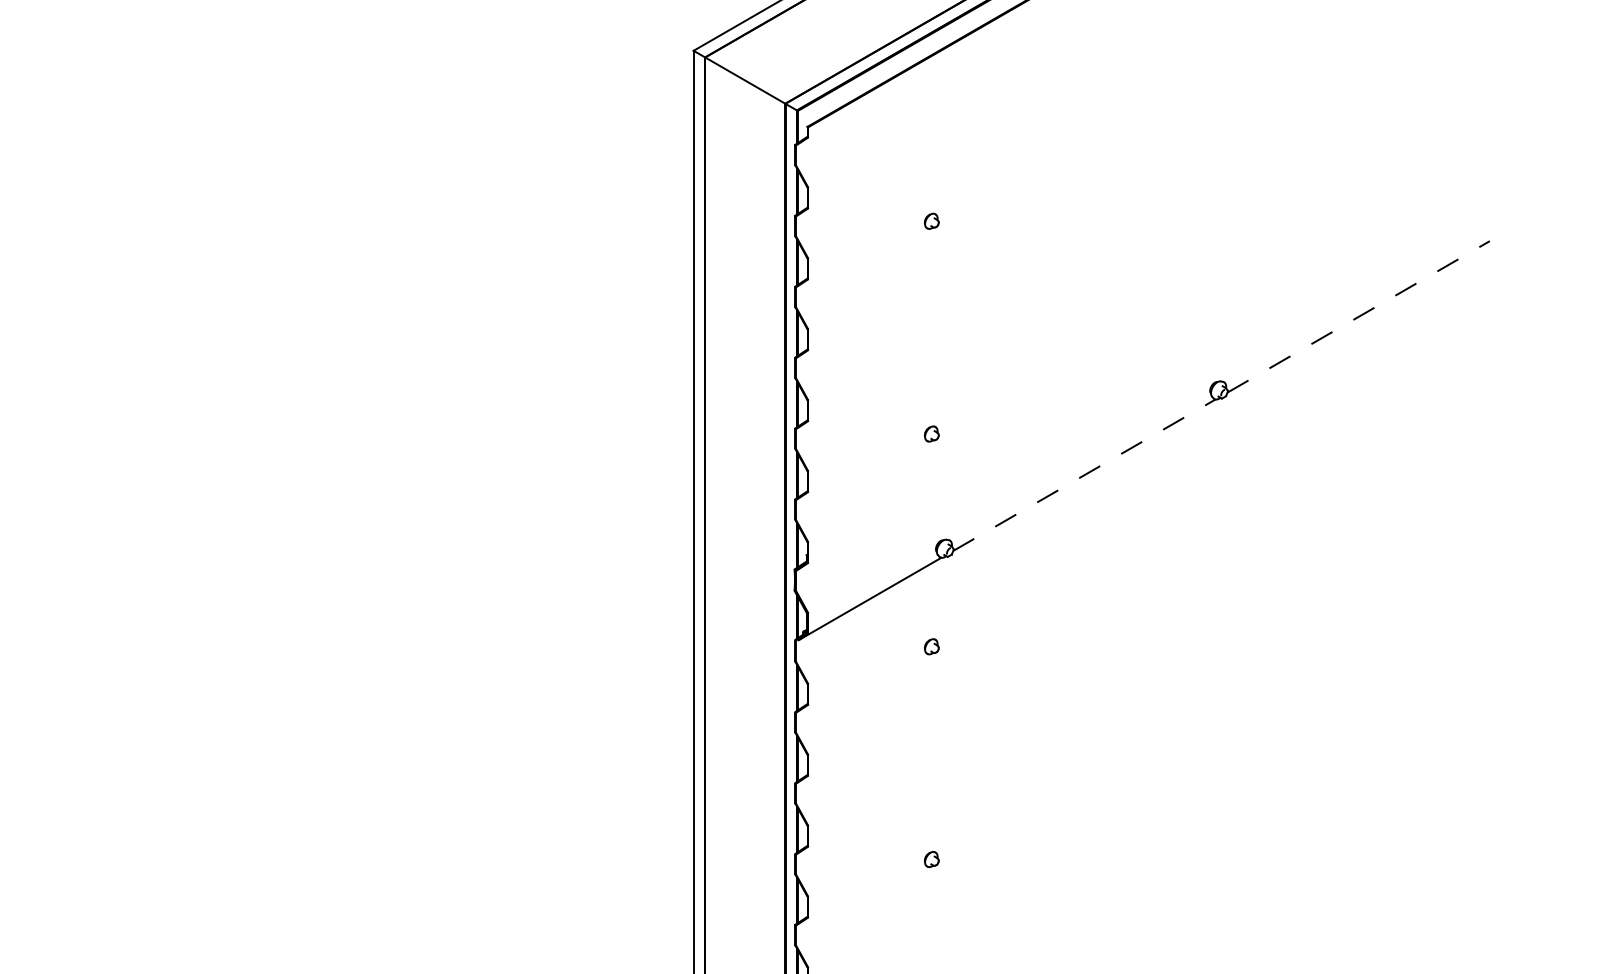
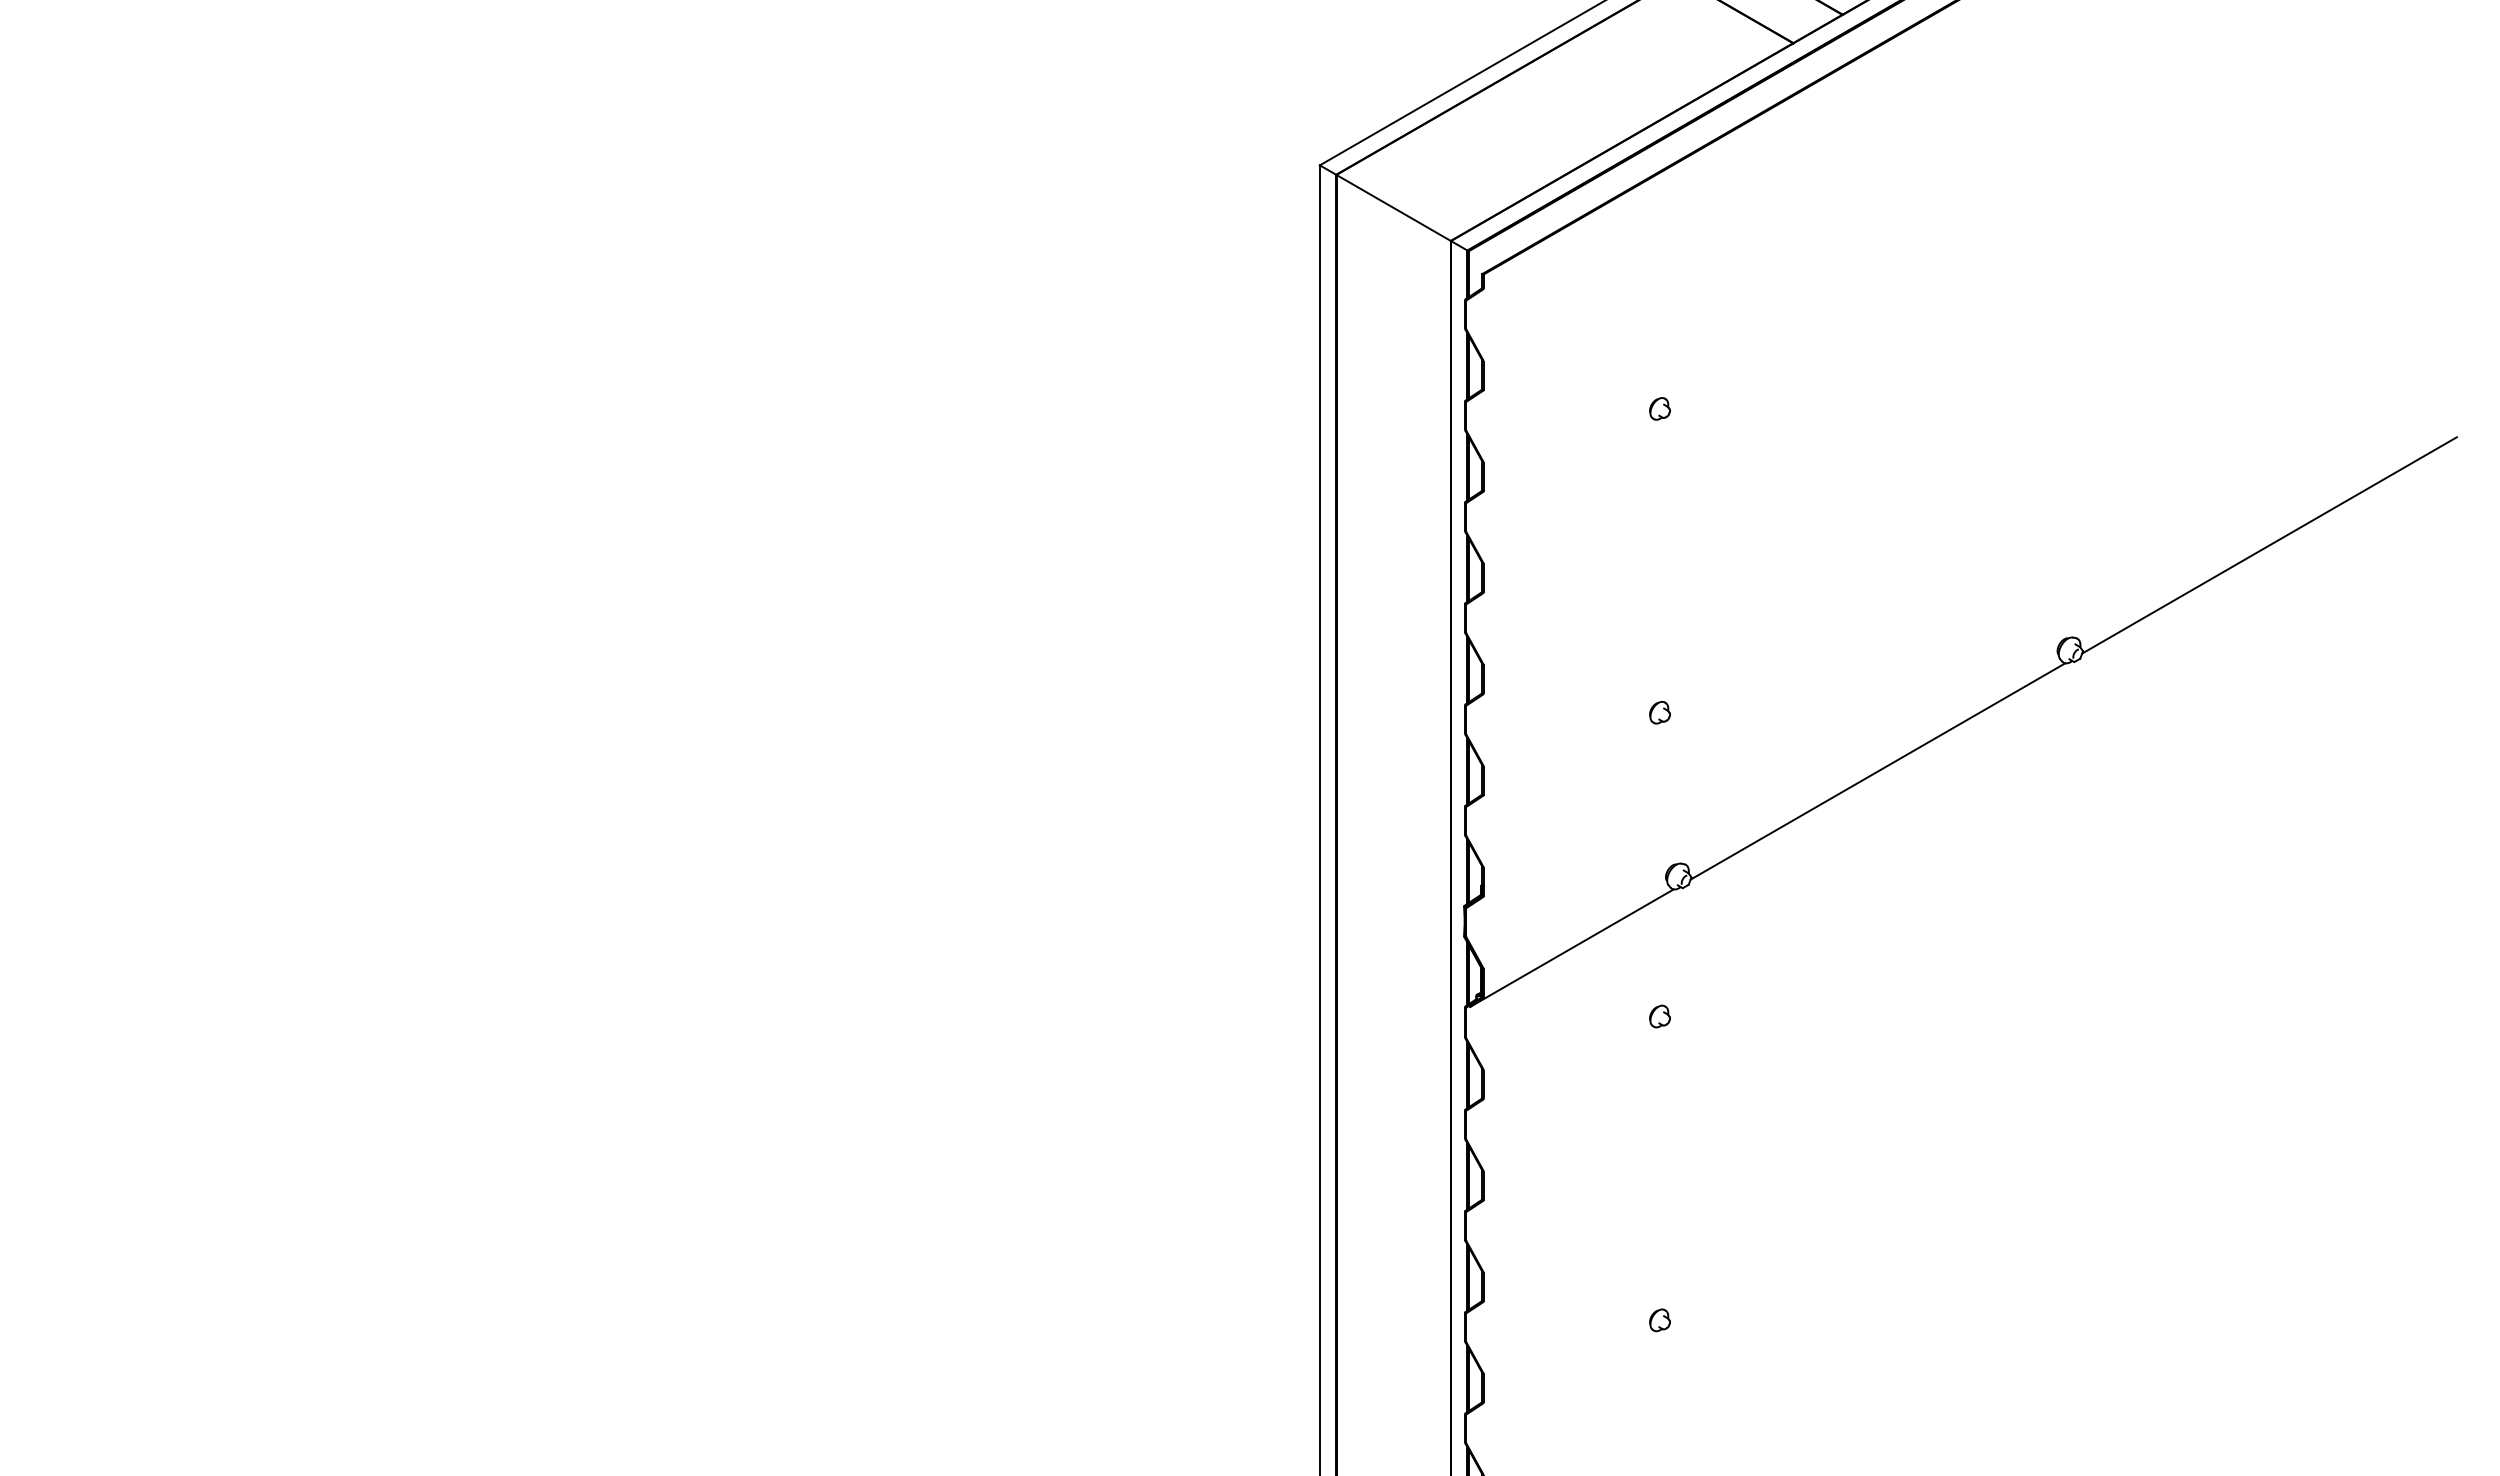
line: (1359, 316) -> (2270, 545), dashed -> solid
line: (1084, 475) -> (1878, 771), dashed -> solid

